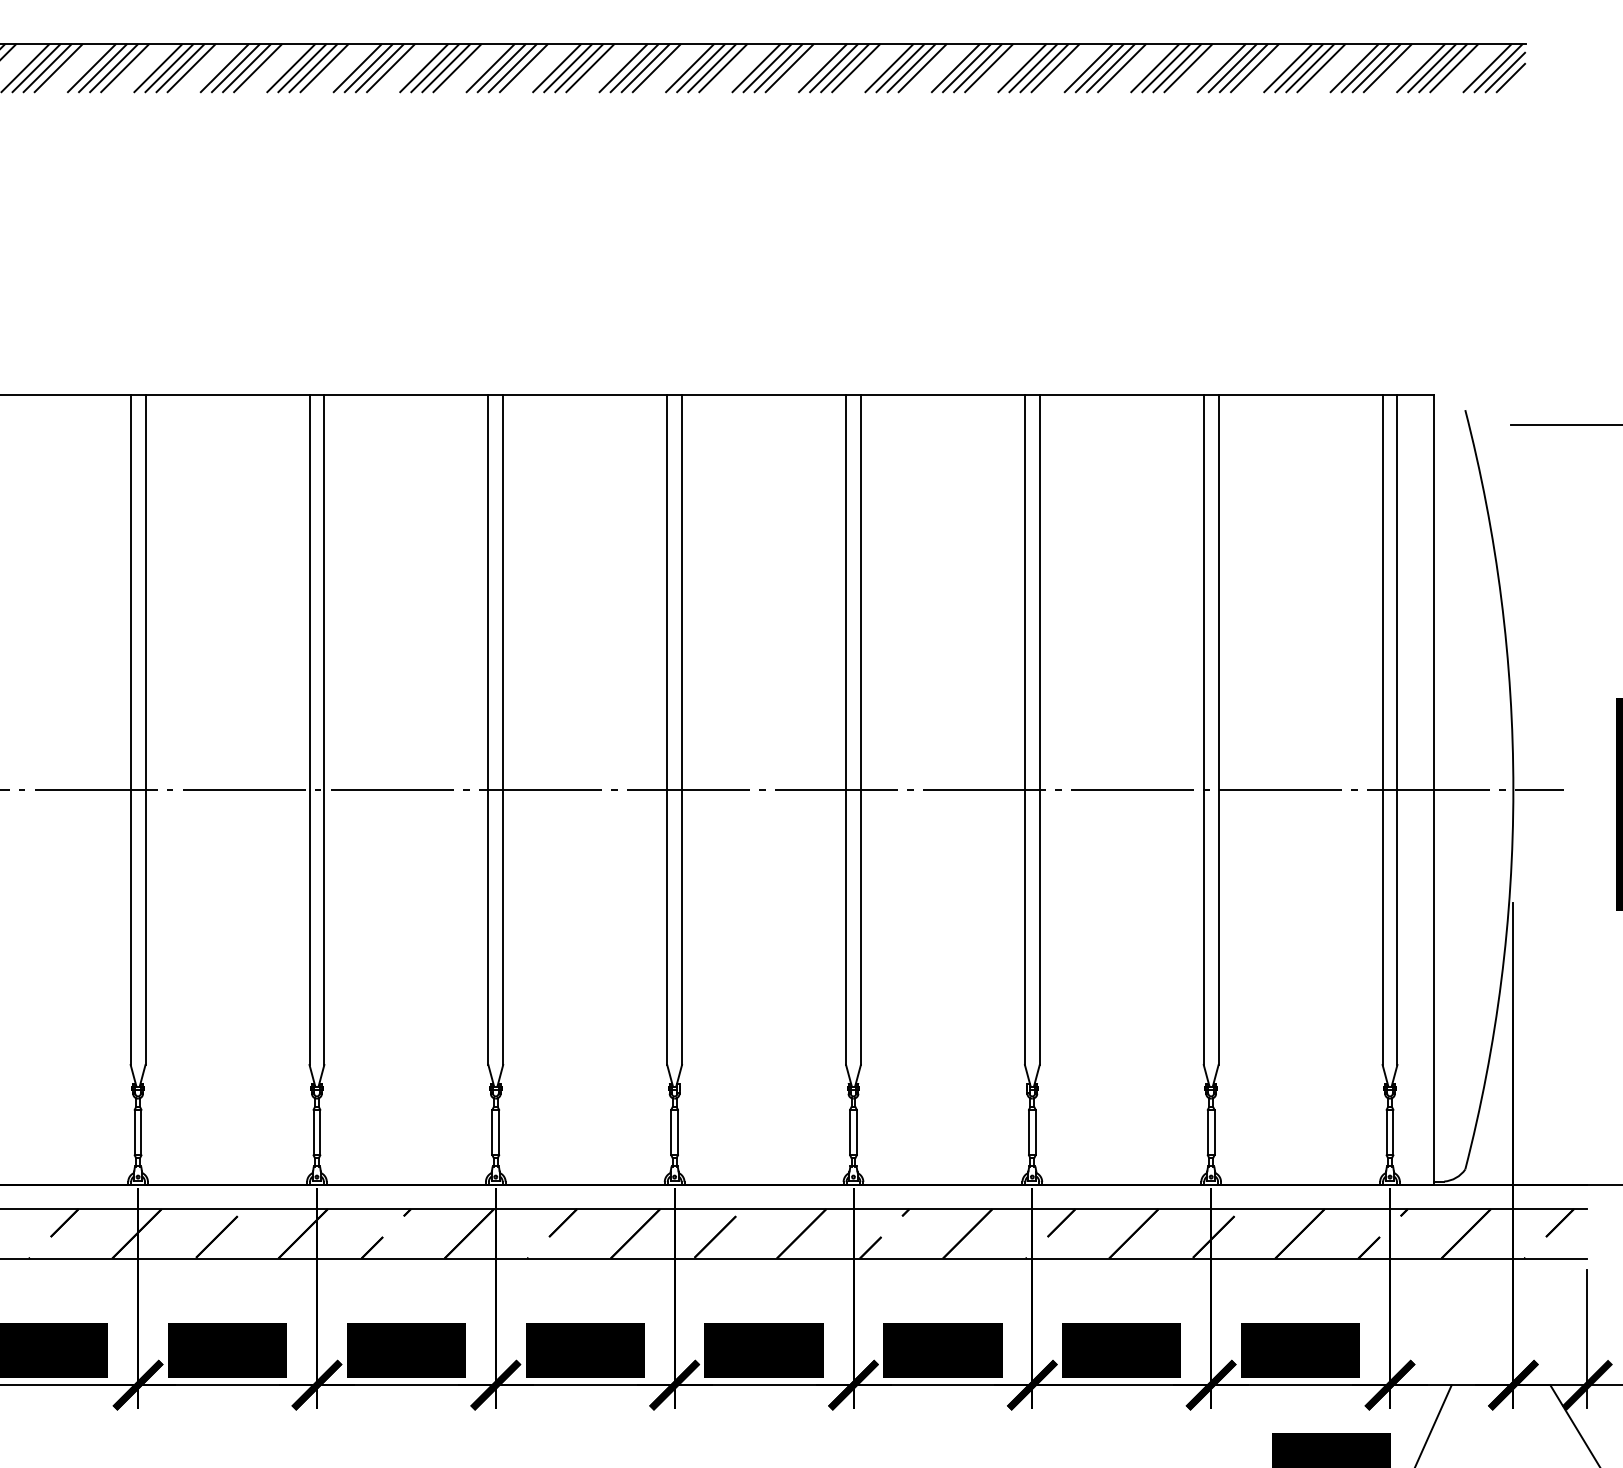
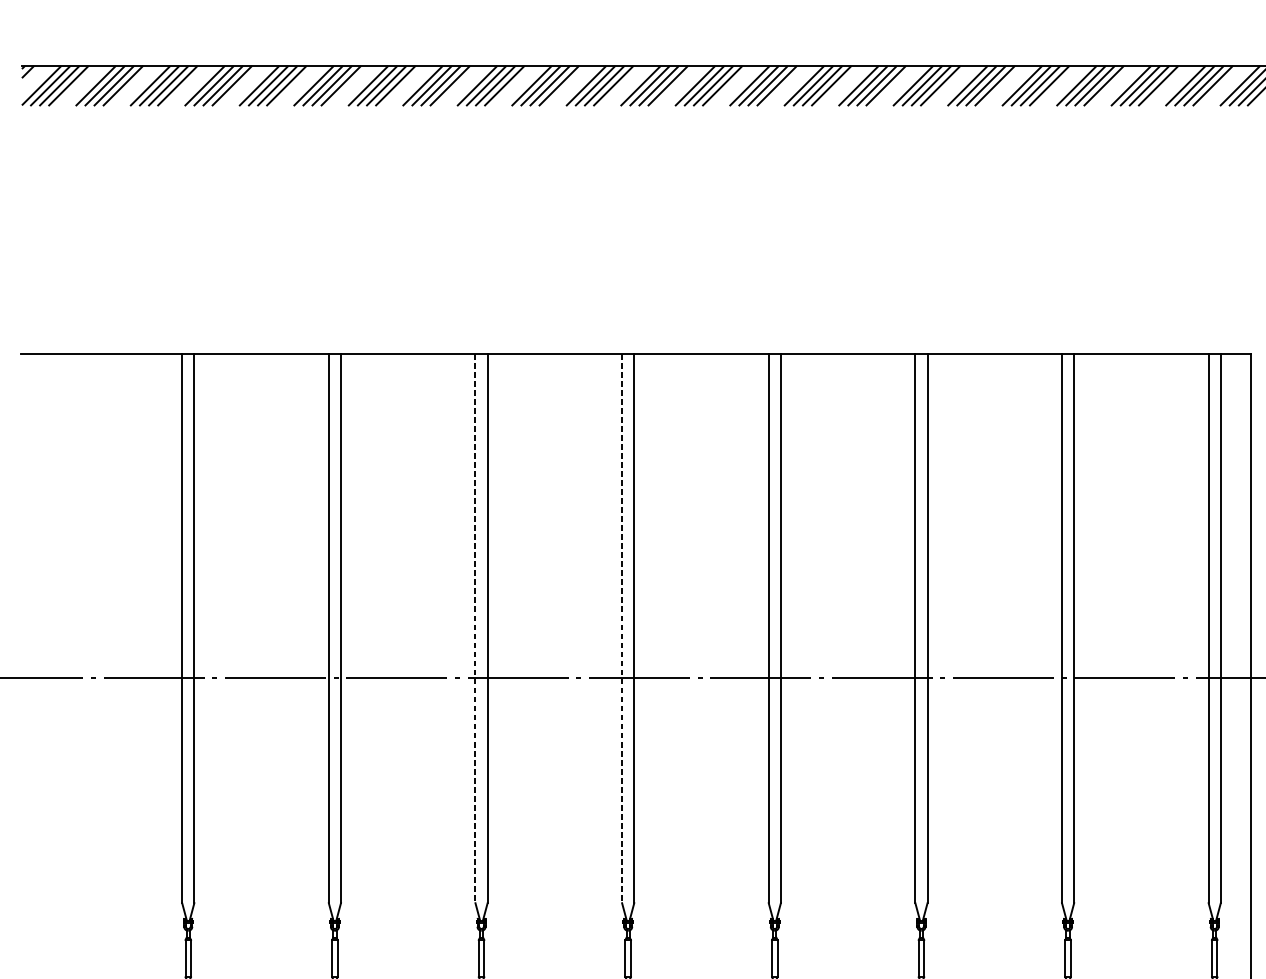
line: (488, 730) -> (475, 628), solid -> dashed
line: (667, 730) -> (622, 628), solid -> dashed

